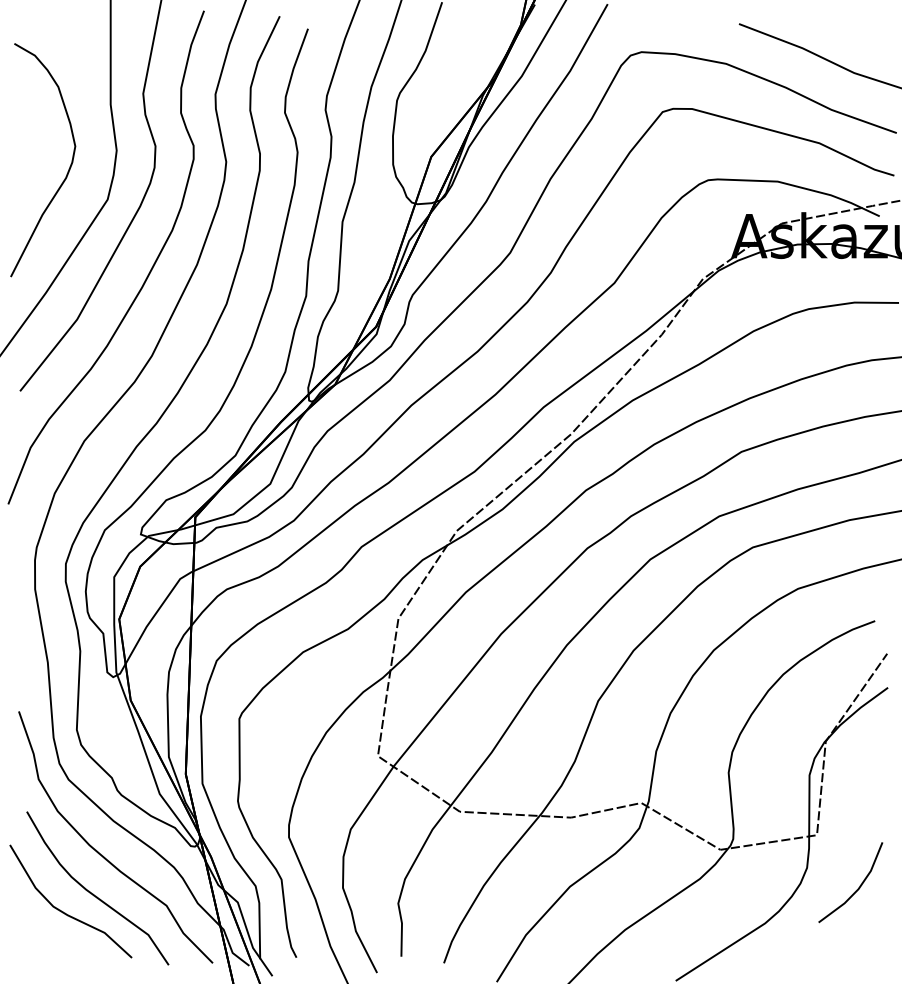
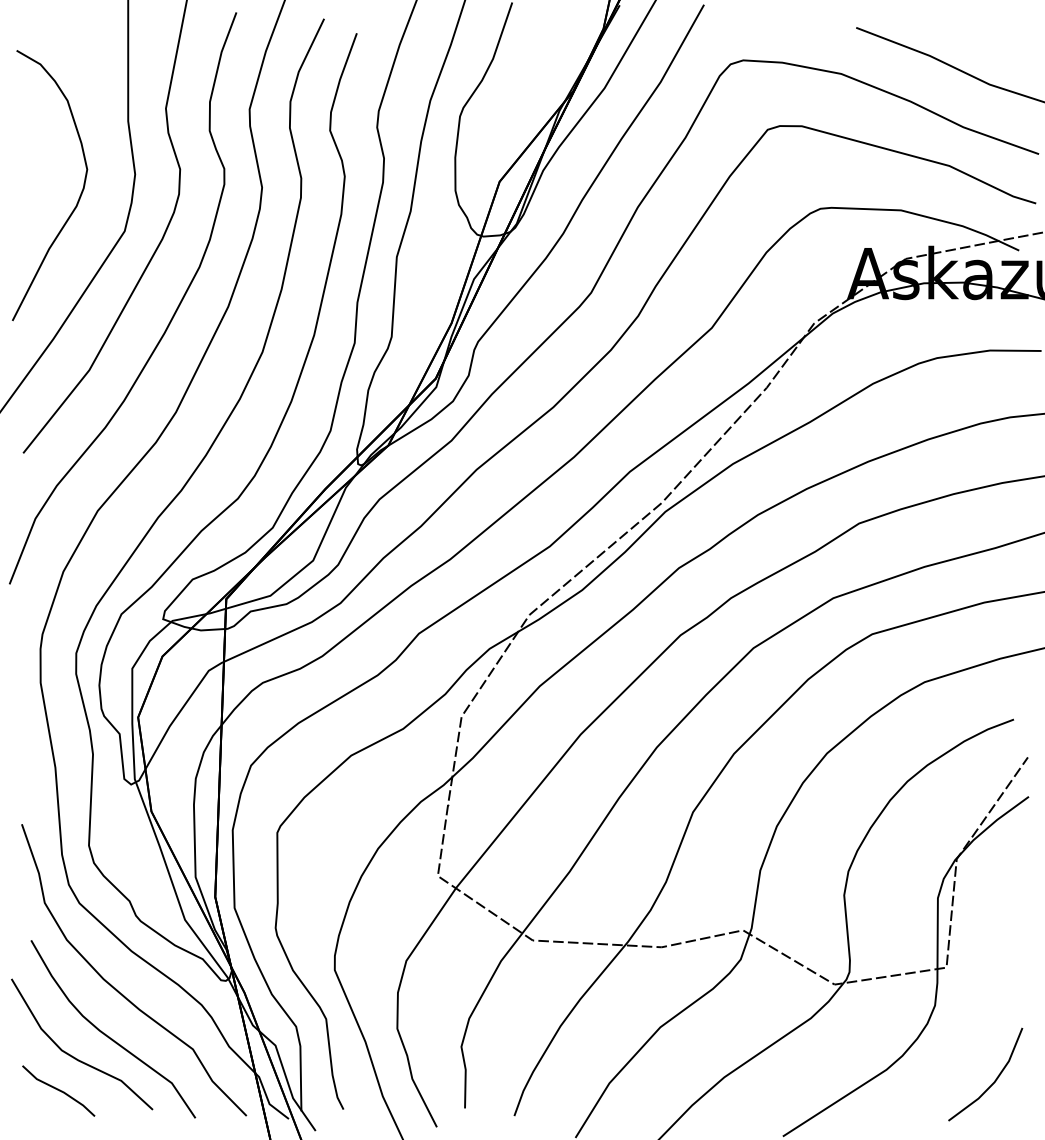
line: (858, 887) -> (994, 1080), moved
line: (50, 941) -> (58, 1090), added

